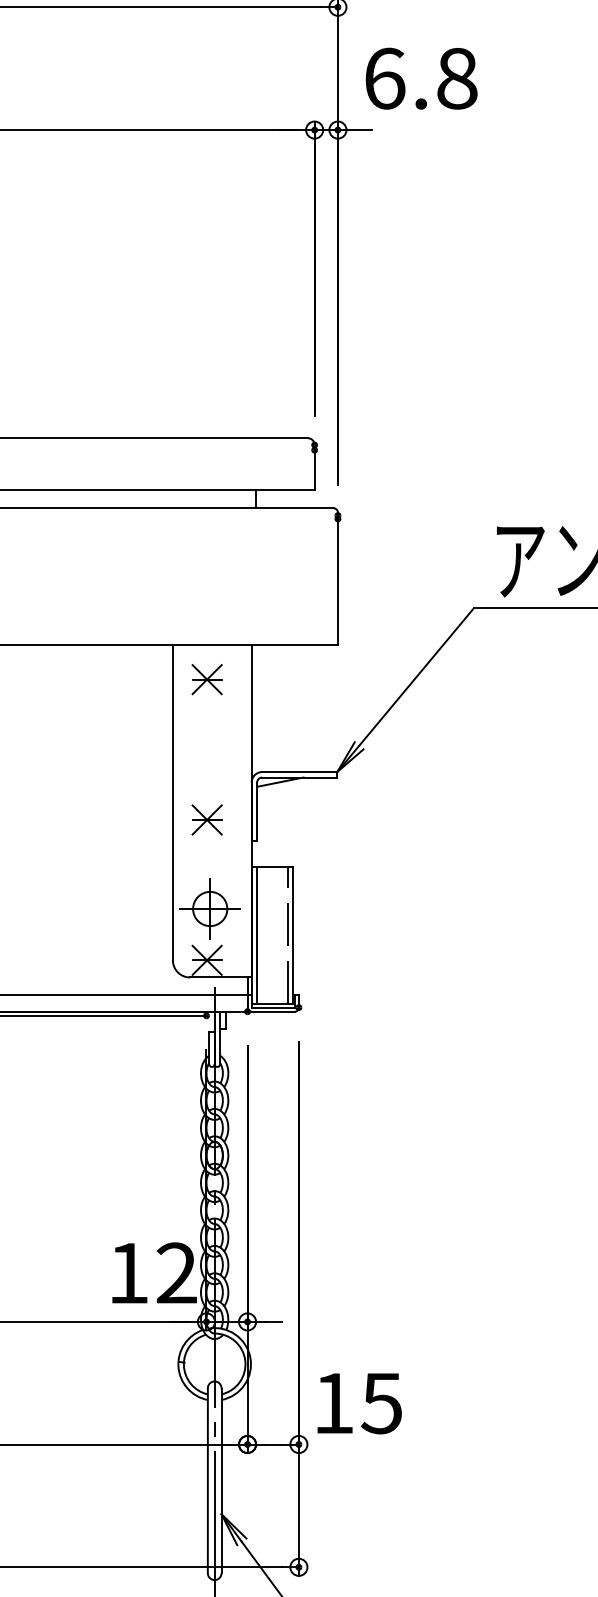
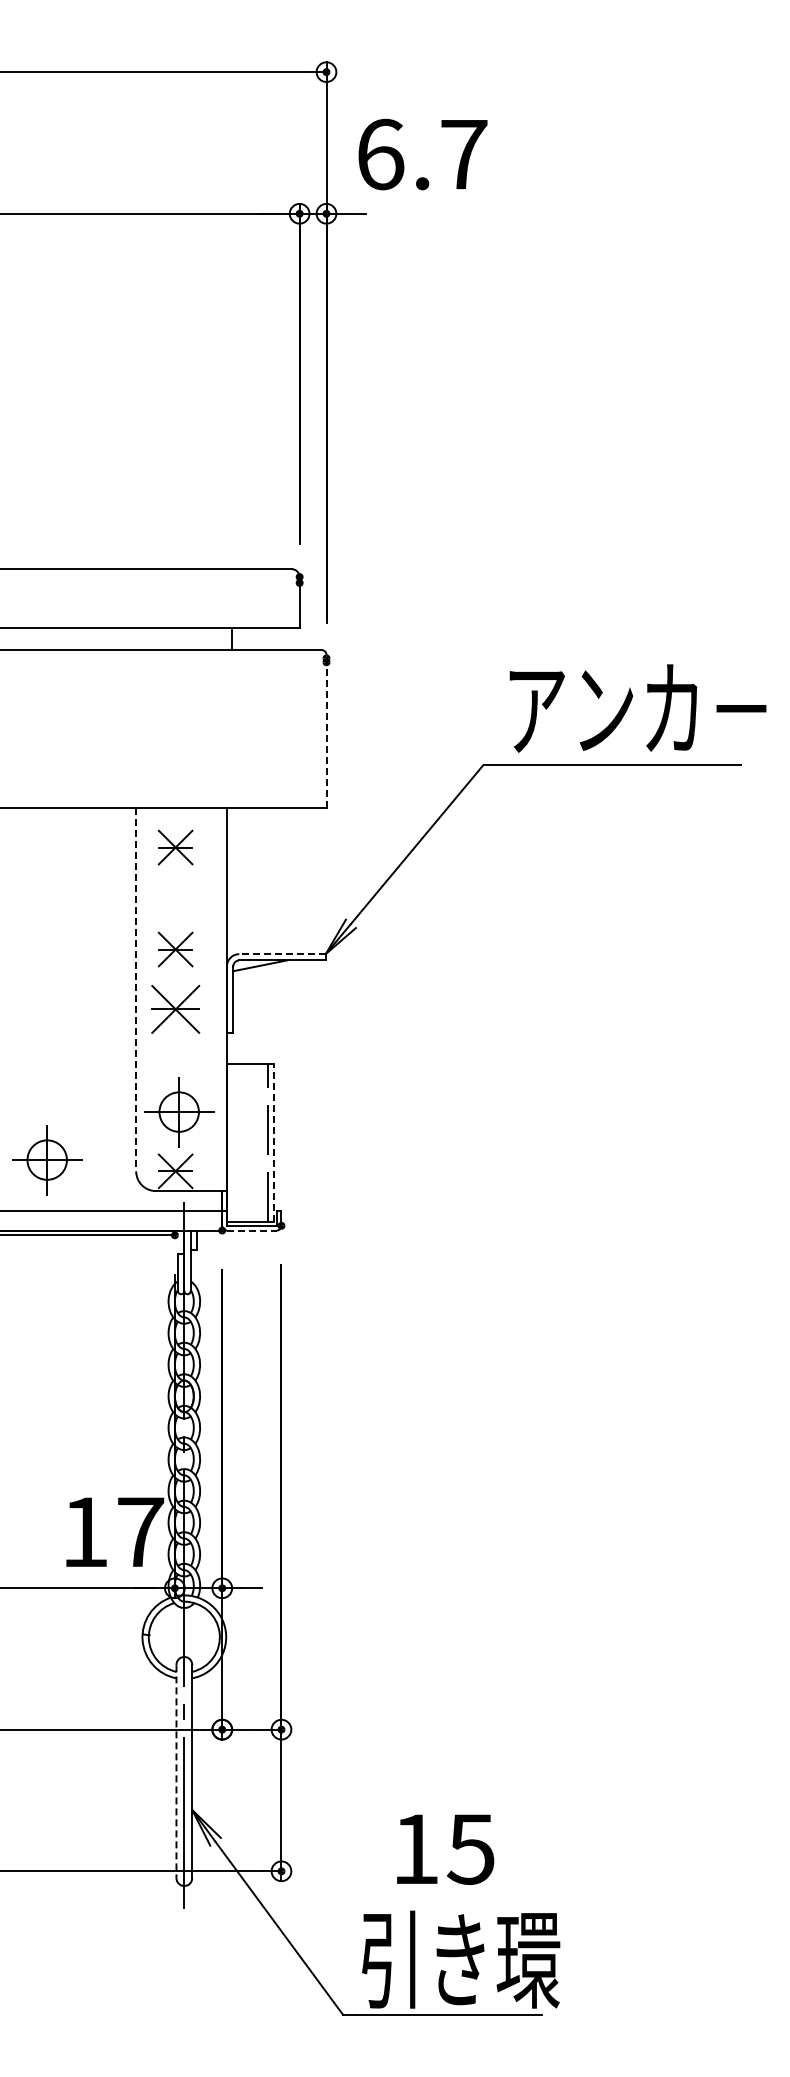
text: (457, 78) -> (464, 154), 6.8 -> 6.7
line: (337, 578) -> (326, 731), solid -> dashed
part: (207, 768) -> (175, 949), added
line: (298, 772) -> (281, 954), solid -> dashed
line: (173, 802) -> (136, 989), solid -> dashed
part: (207, 820) -> (175, 1009), size x1.4
line: (256, 935) -> (232, 1142), removed
line: (292, 935) -> (274, 1142), solid -> dashed
part: (96, 950) -> (47, 1160), added
line: (272, 1011) -> (251, 1230), solid -> dashed
text: (176, 1272) -> (140, 1531), 12 -> 17
text: (359, 1403) -> (445, 1849), moved
line: (207, 1481) -> (176, 1772), solid -> dashed

